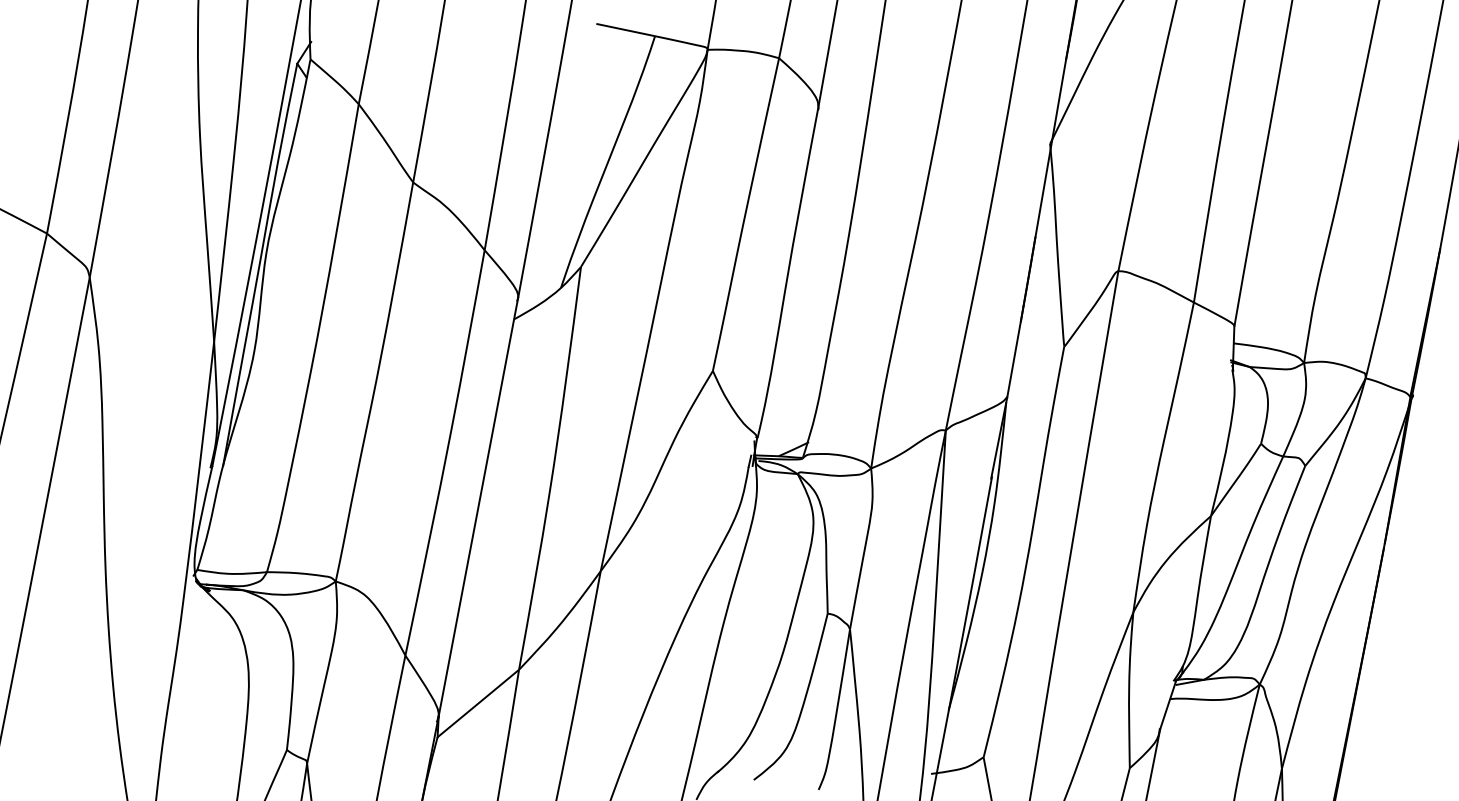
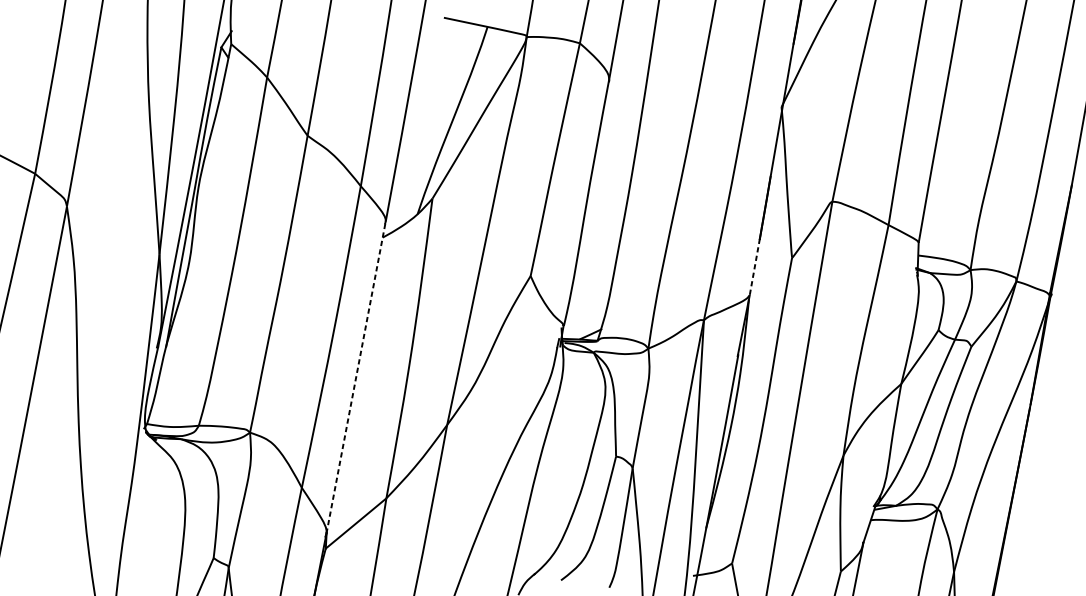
line: (1014, 359) -> (755, 267), solid -> dashed
line: (478, 506) -> (356, 376), solid -> dashed

